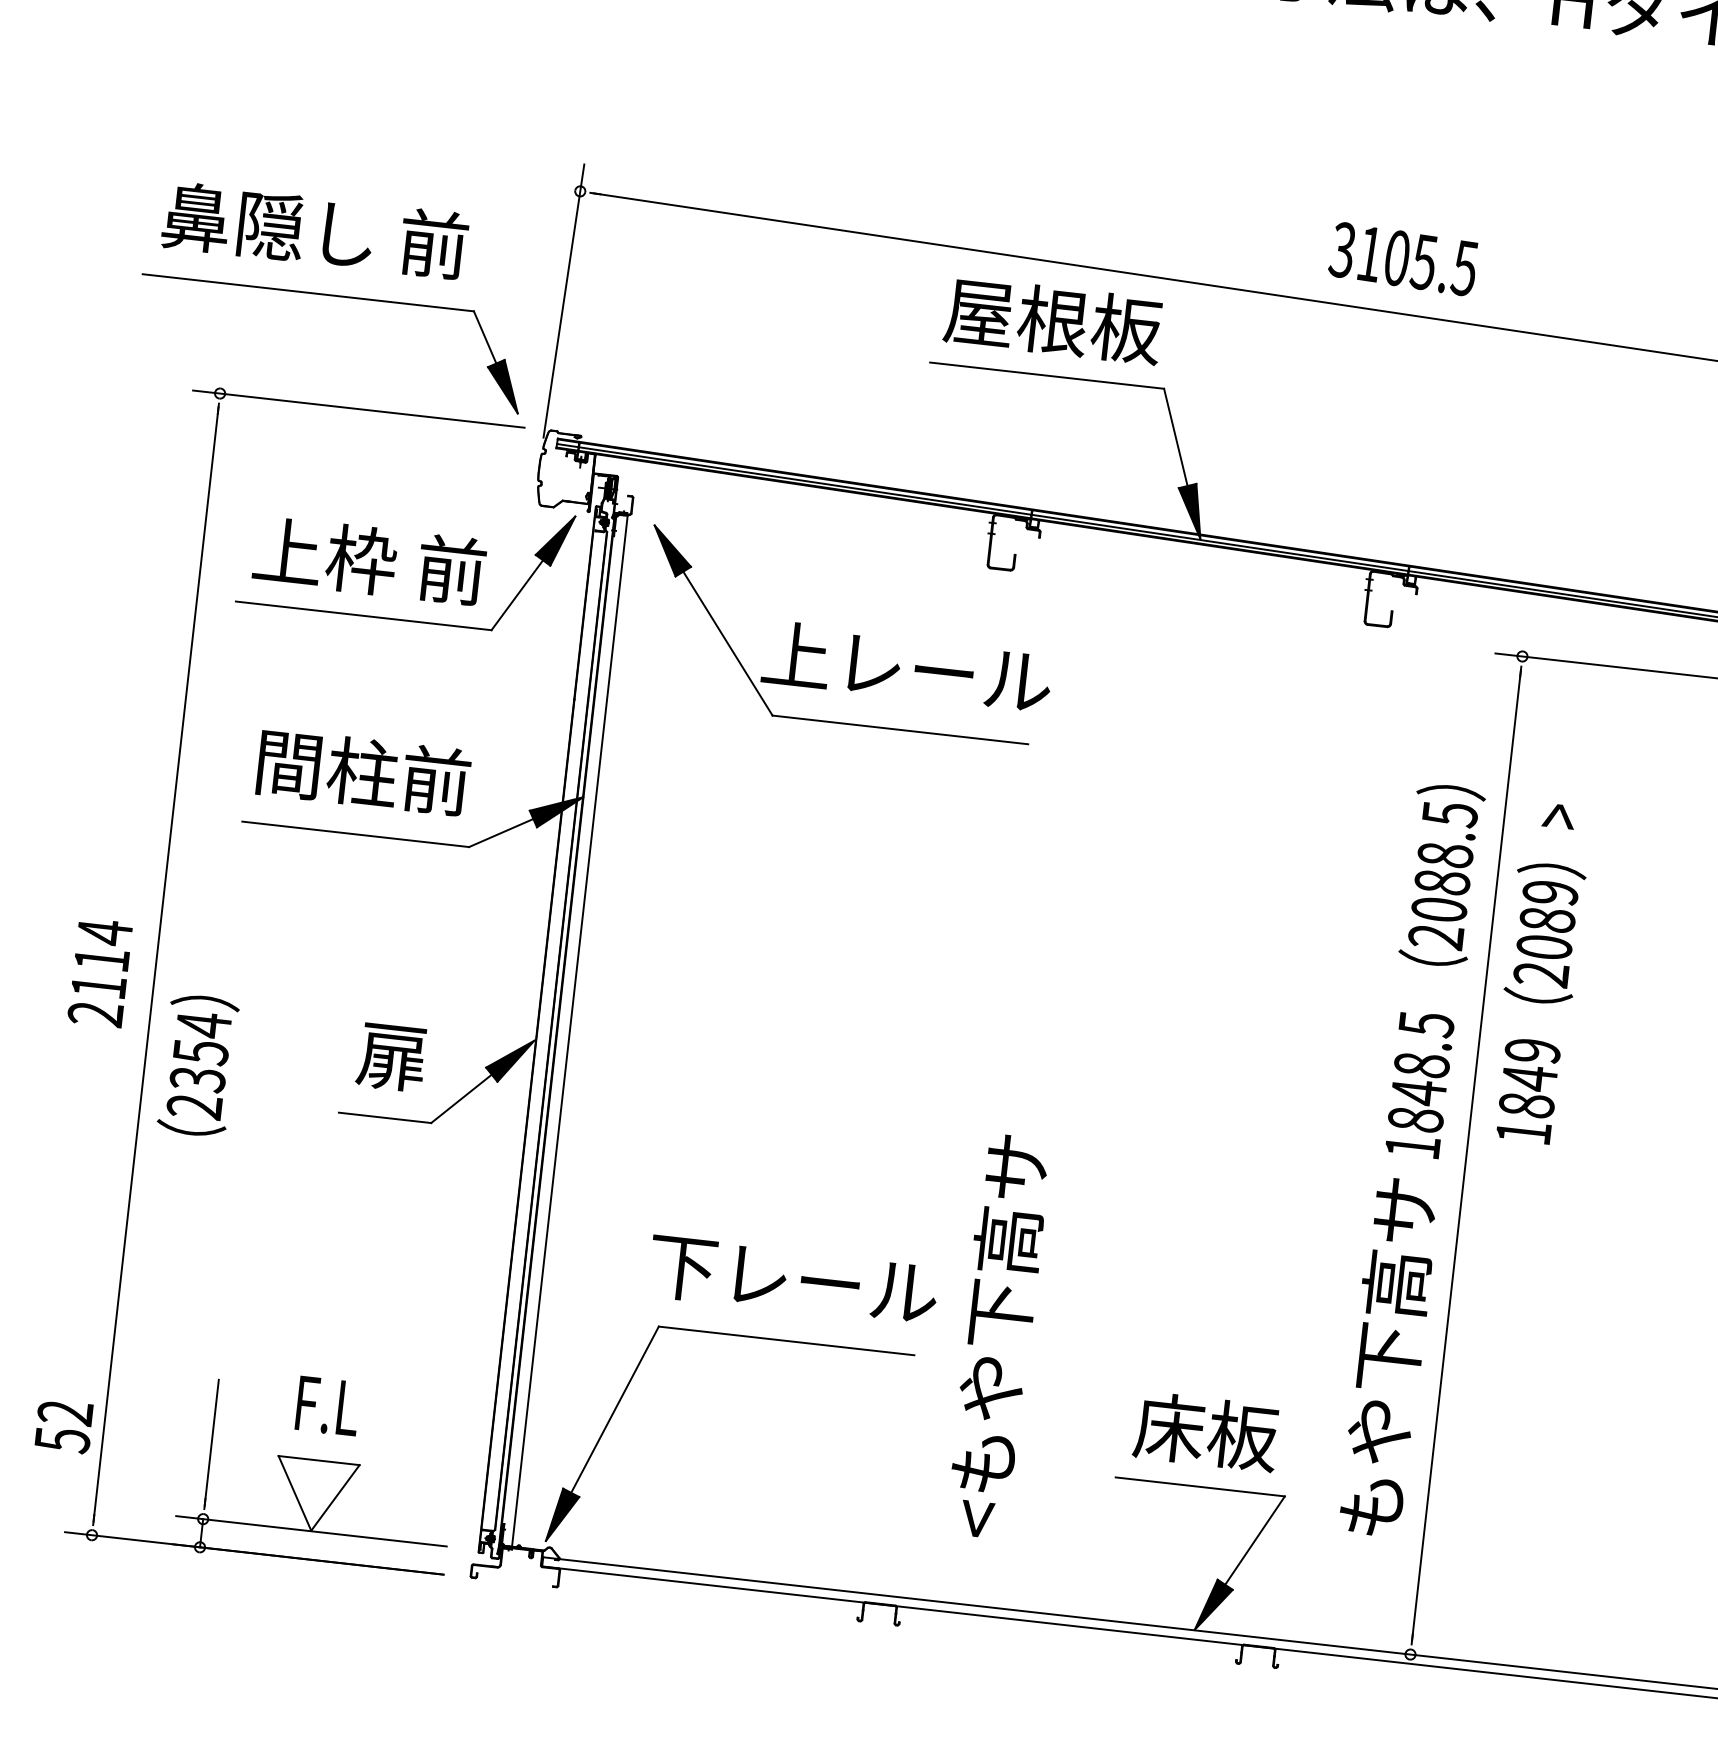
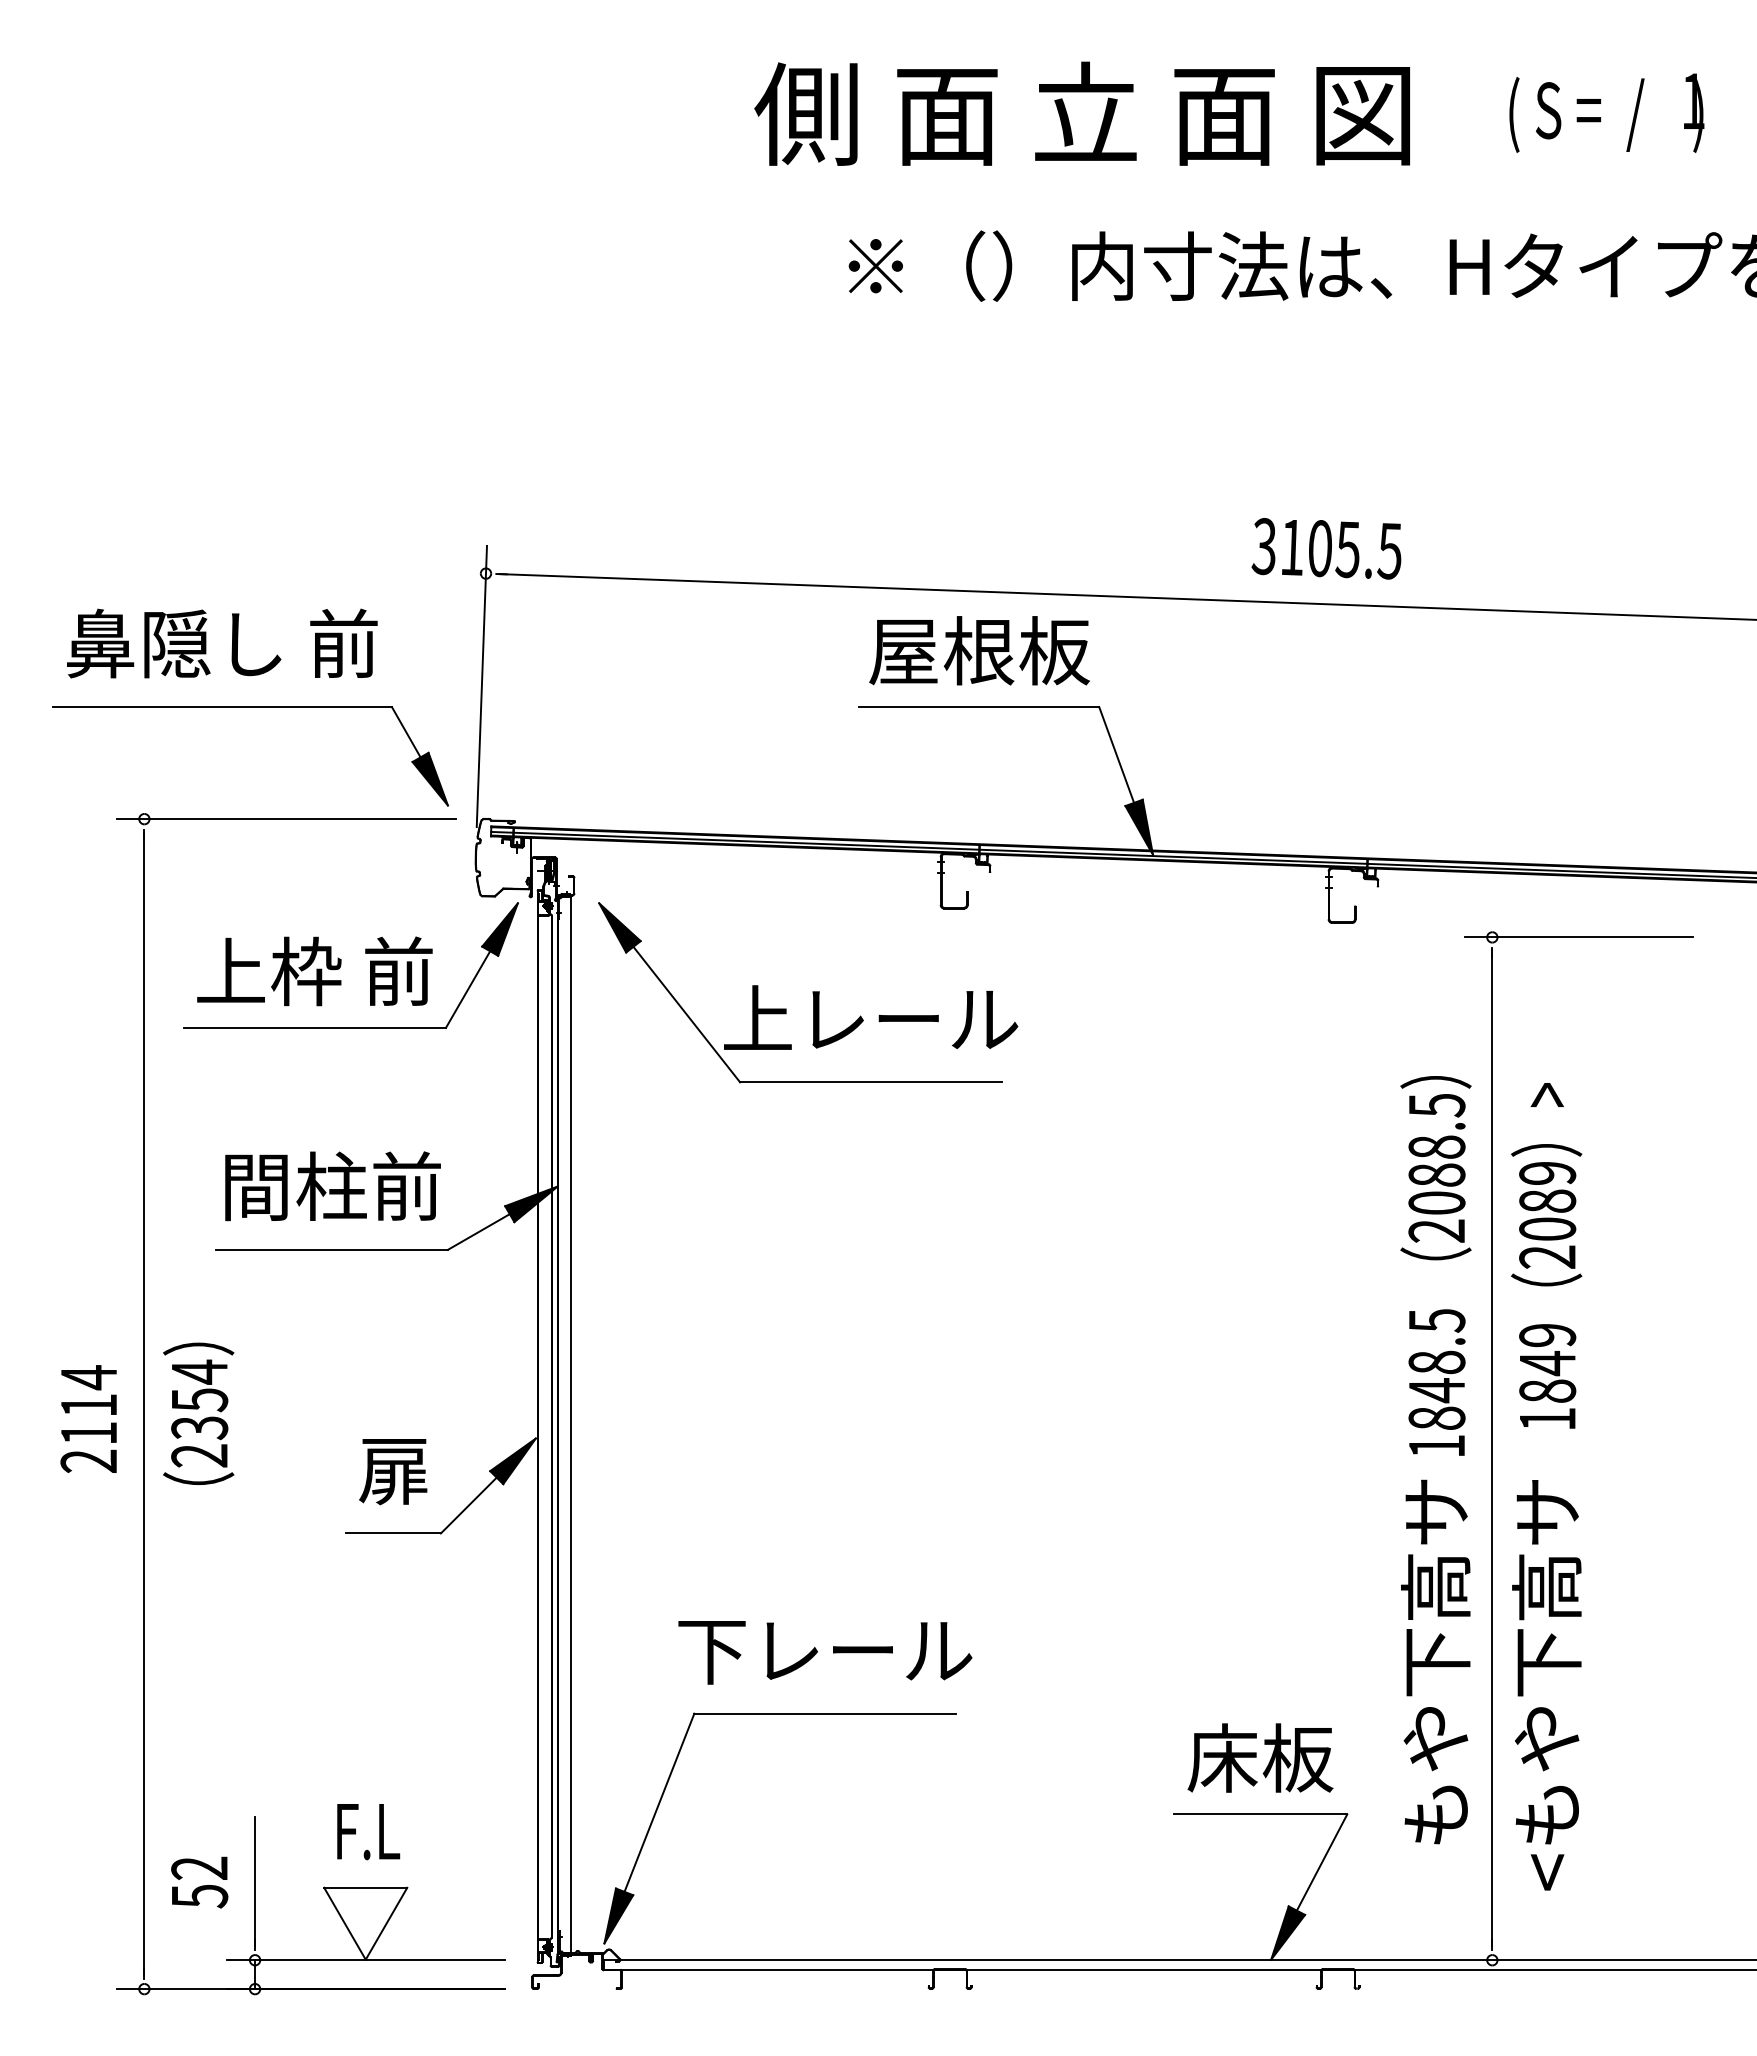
text: (198, 1065) -> (198, 1413), moved
text: (996, 1336) -> (1546, 1685), moved
text: (63, 1426) -> (199, 1882), moved

